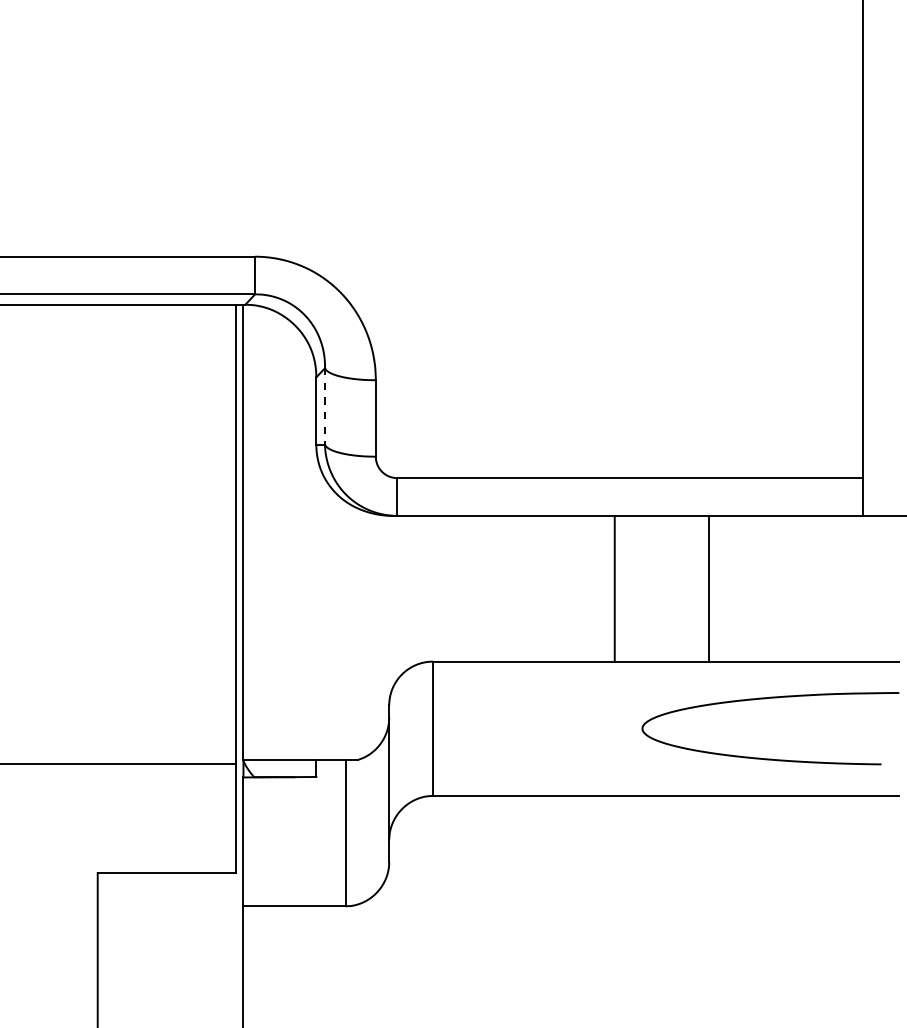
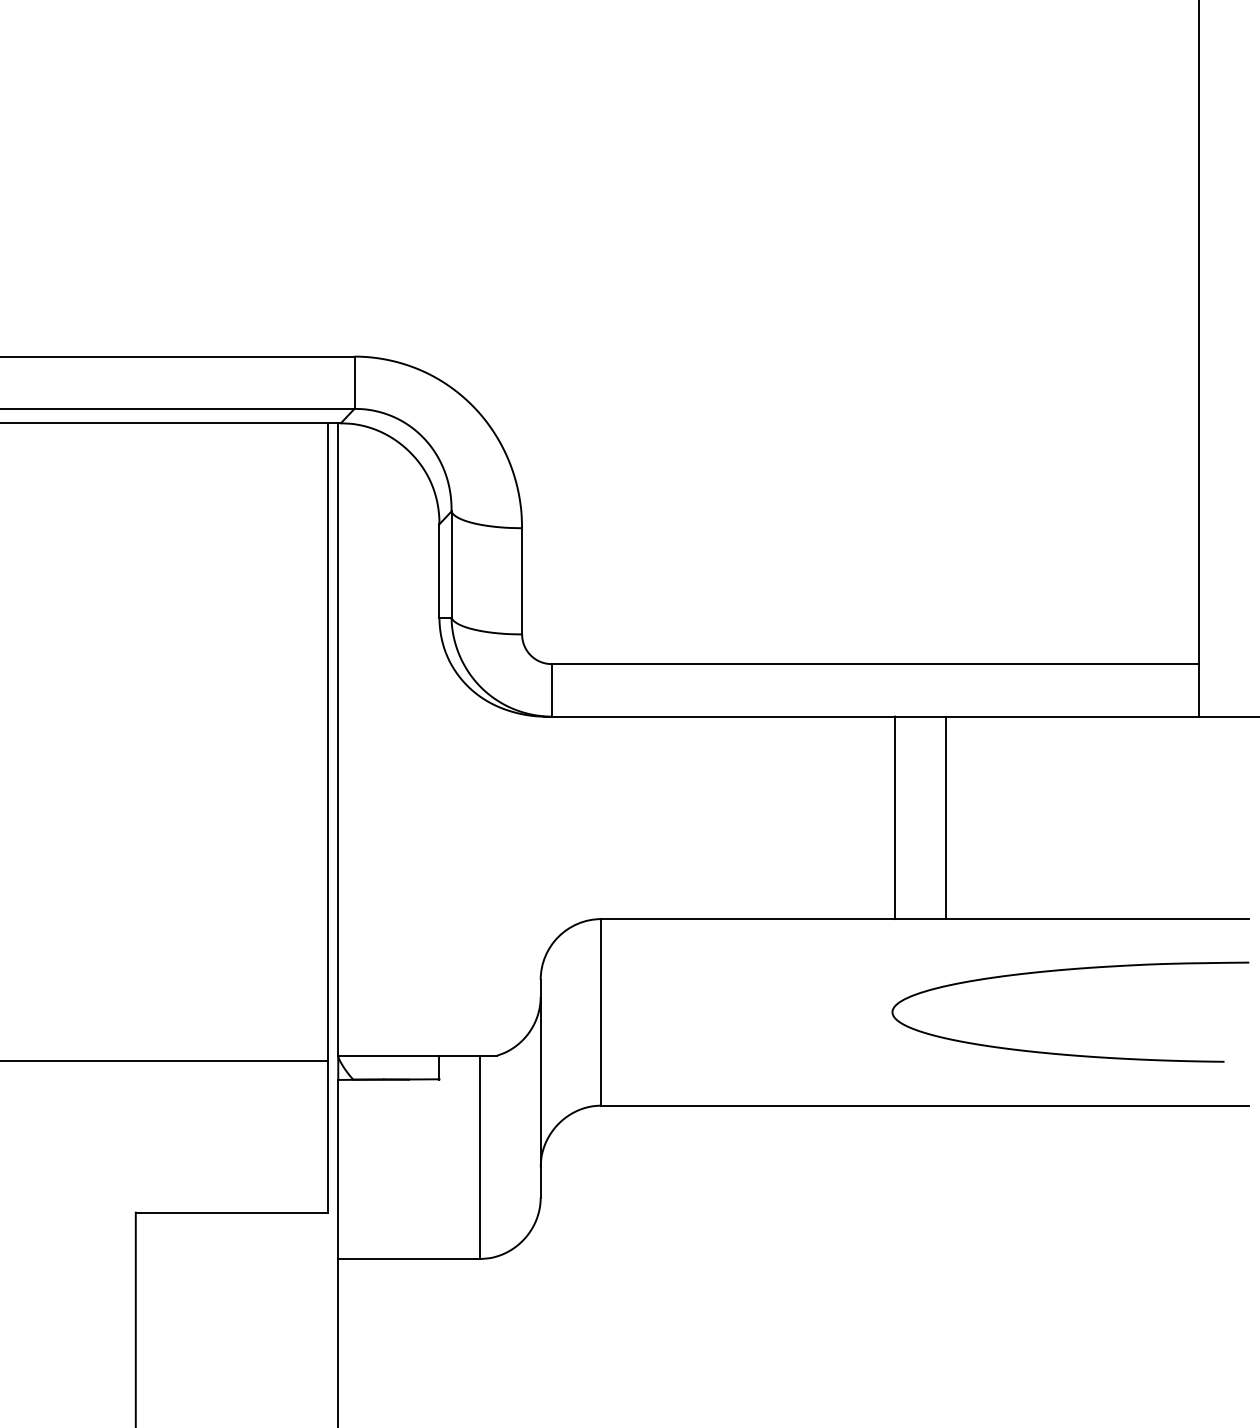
line: (324, 407) -> (451, 565), dashed -> solid
line: (614, 588) -> (894, 817), moved
line: (708, 588) -> (945, 817), moved

